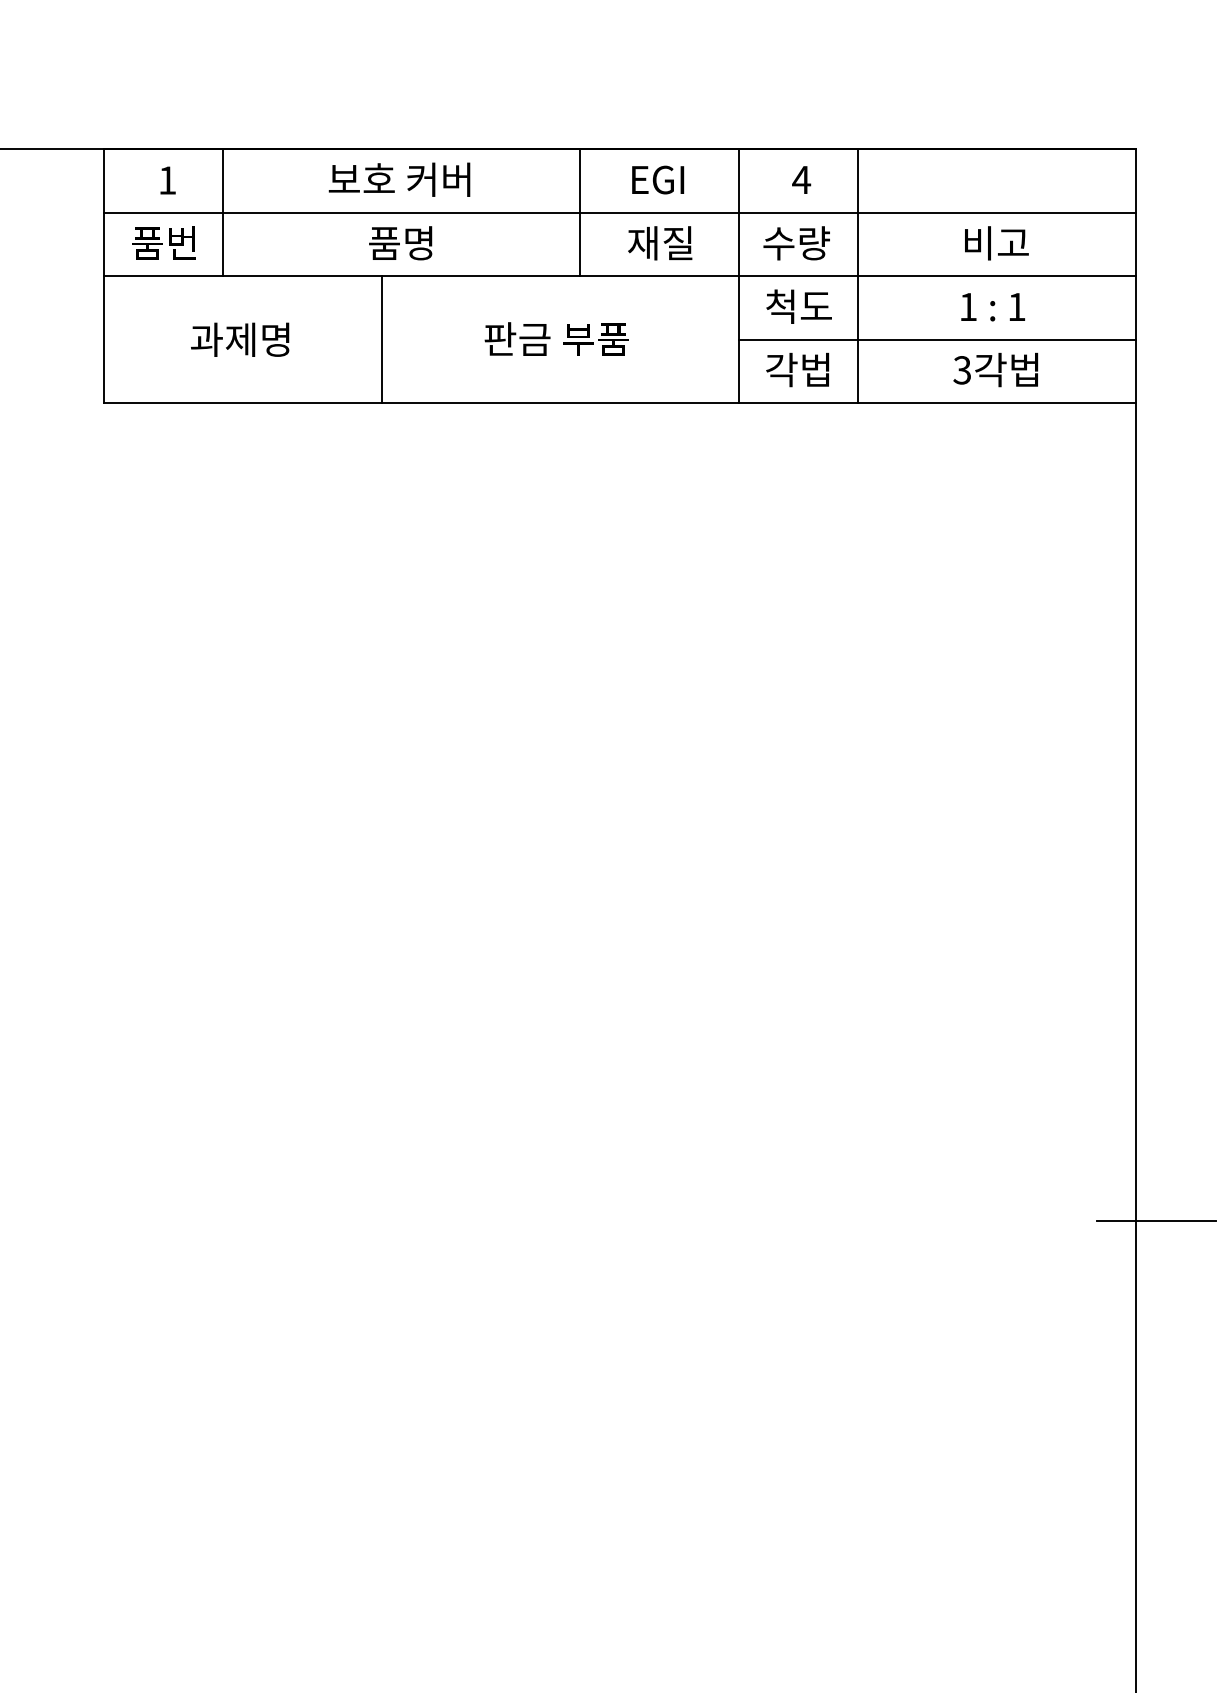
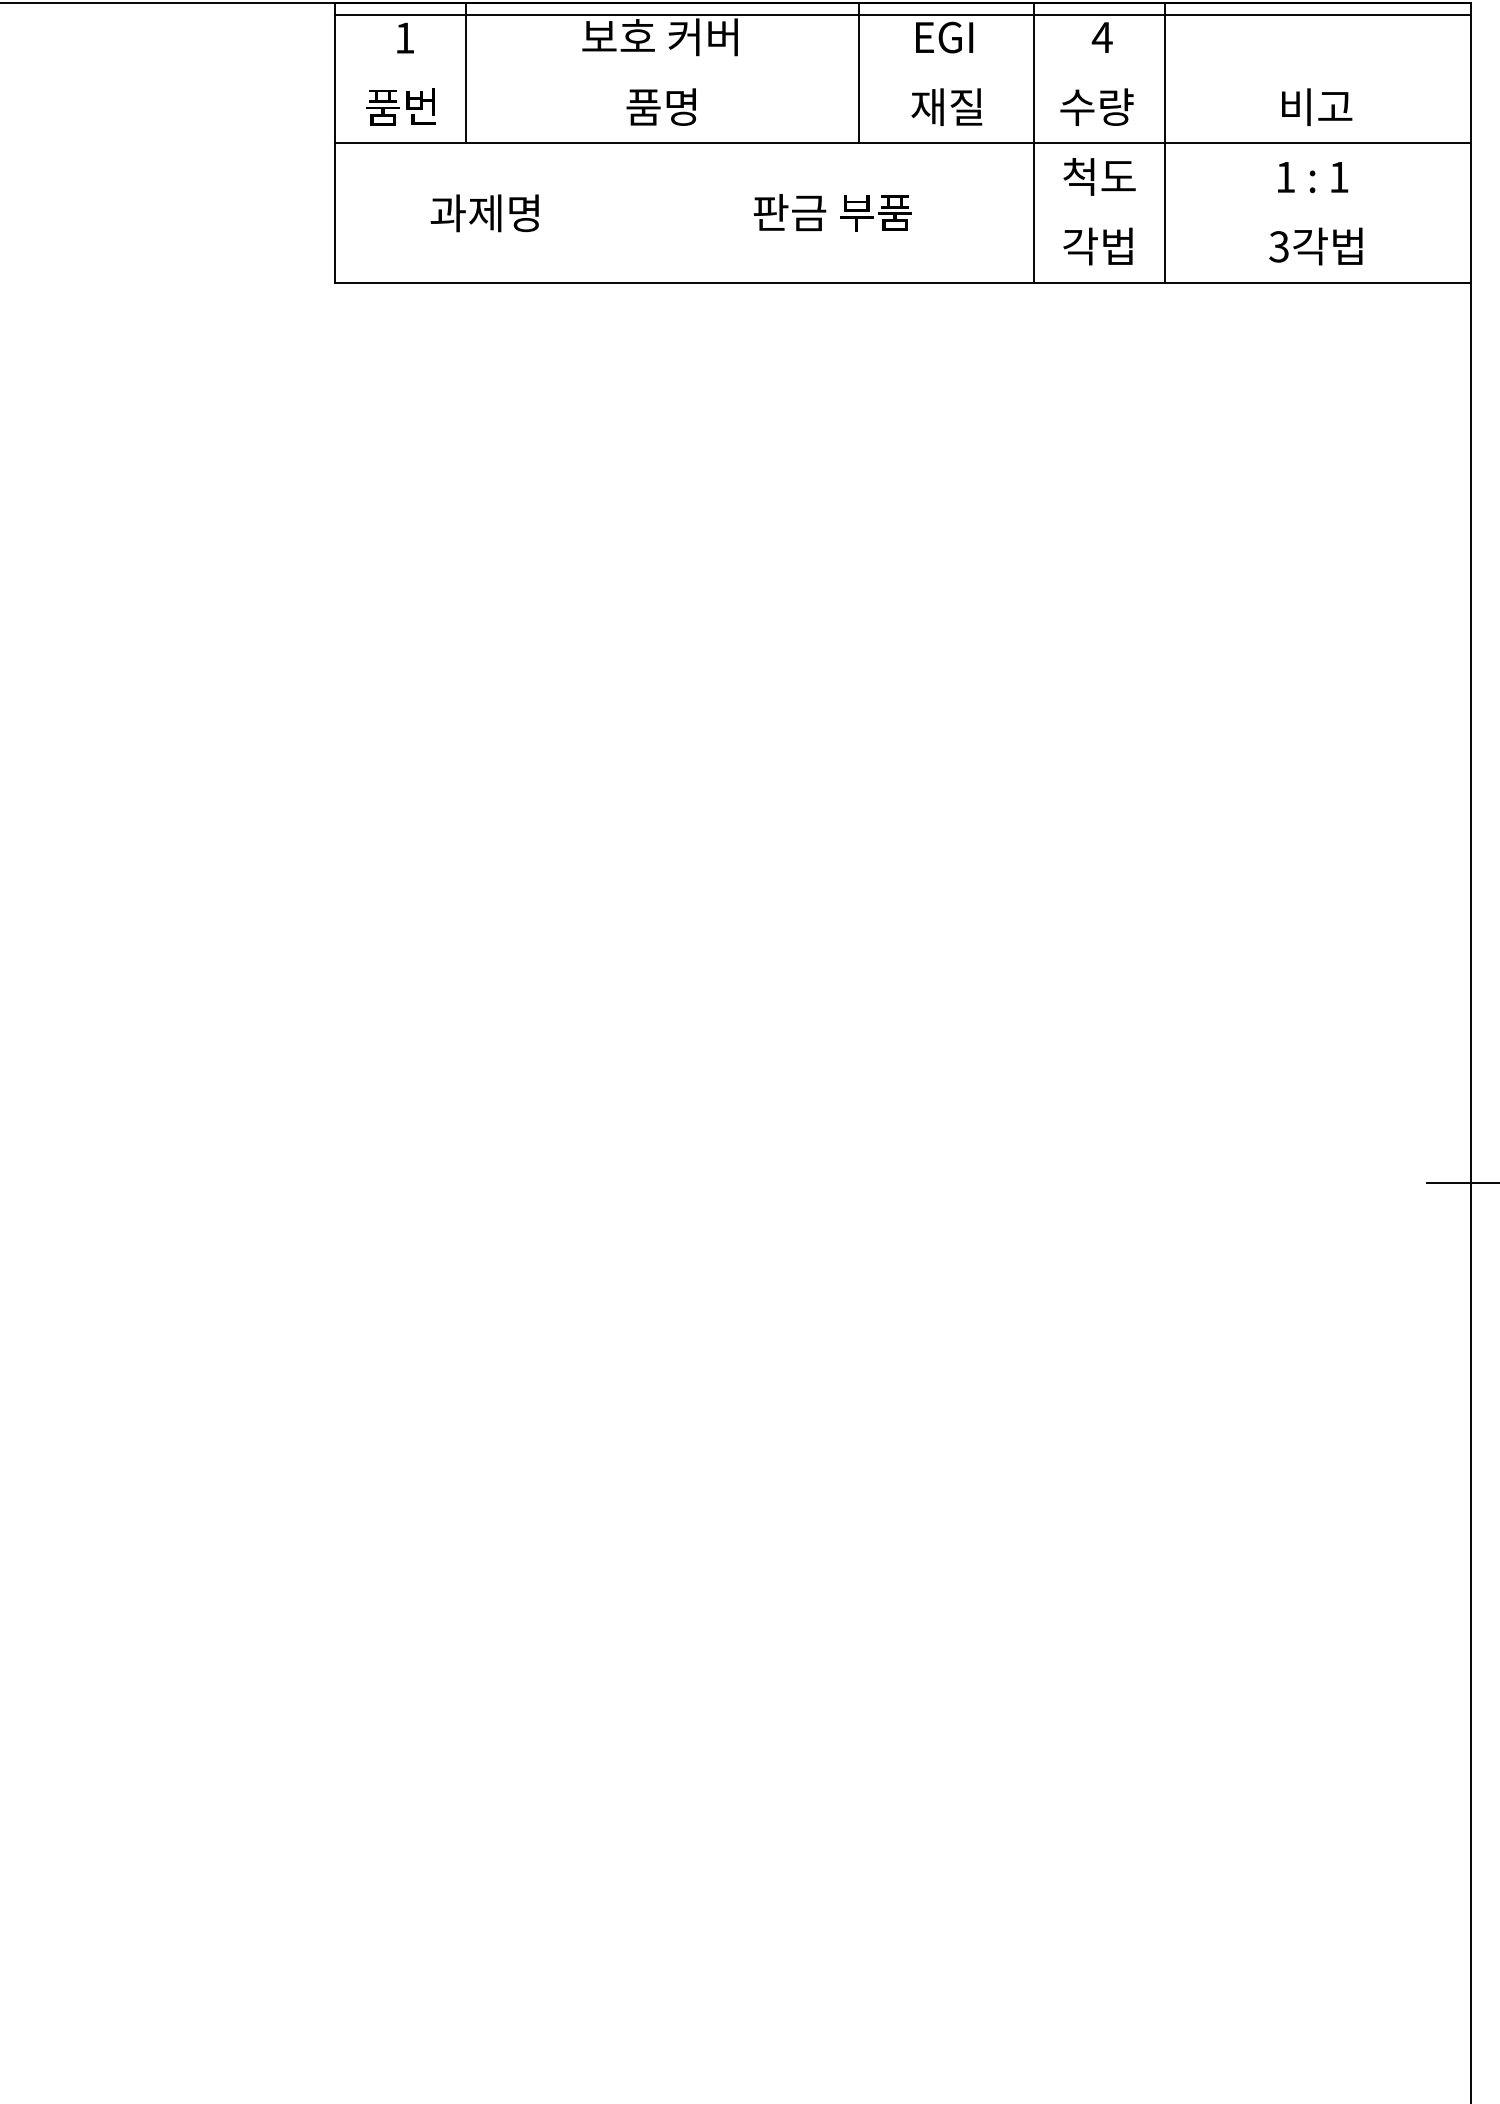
line: (619, 212) -> (902, 15), moved
line: (381, 339) -> (640, 213), removed
line: (937, 339) -> (1251, 213), removed

